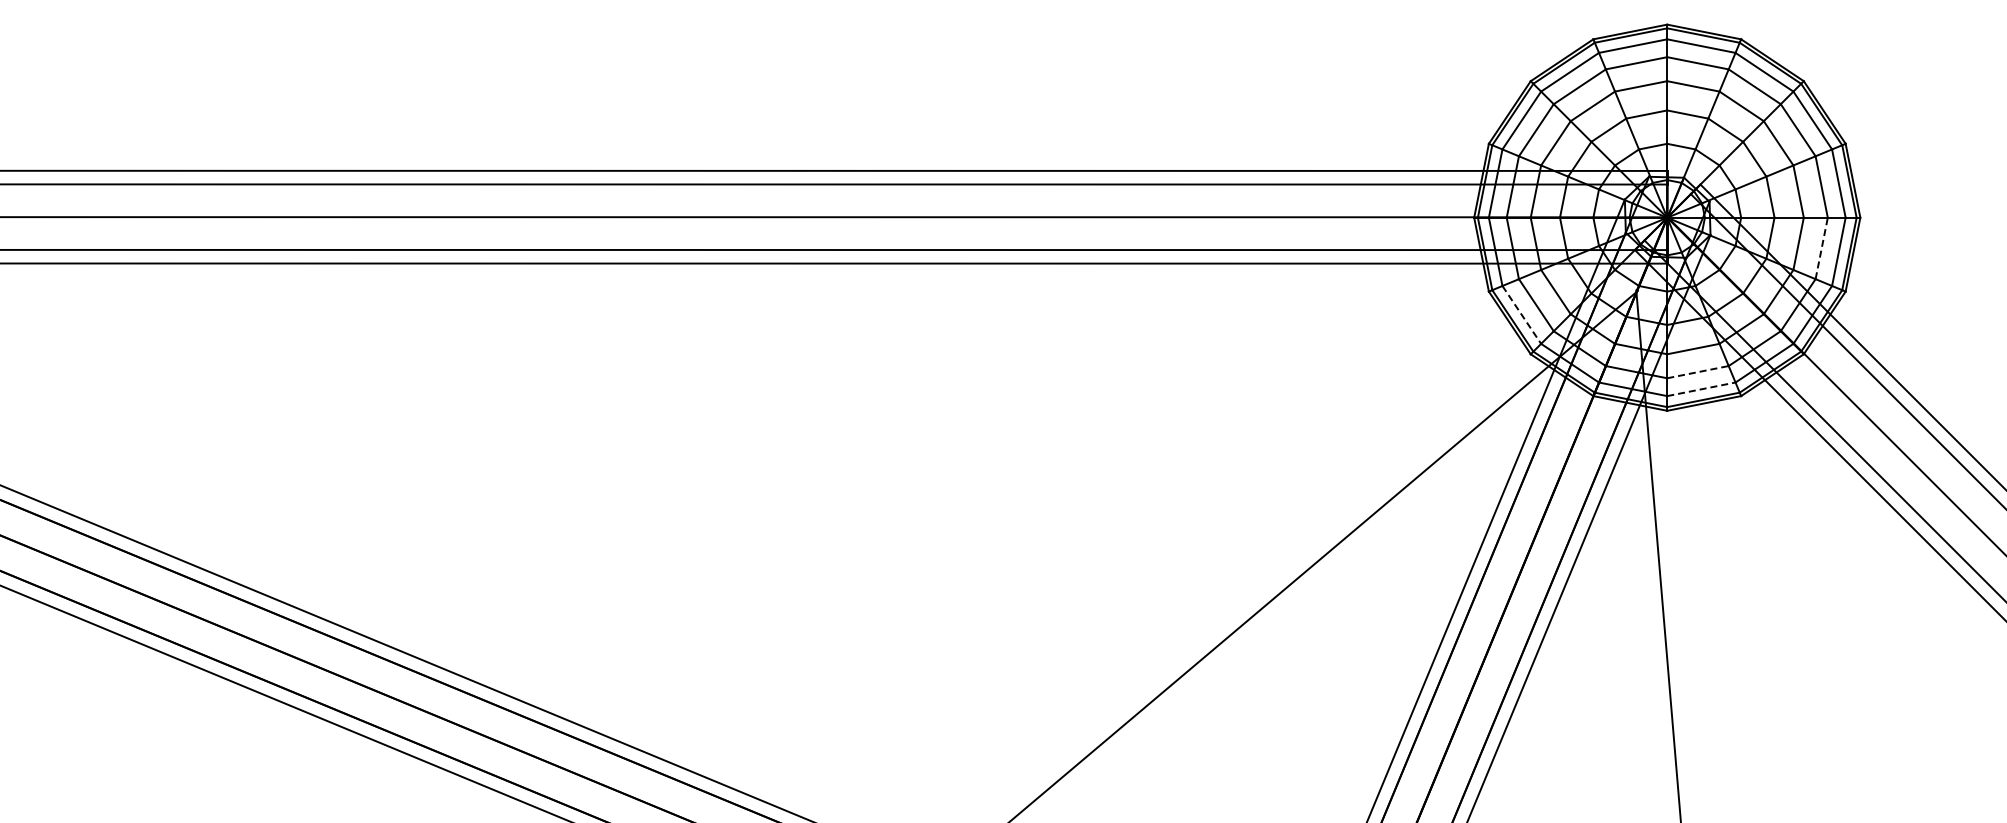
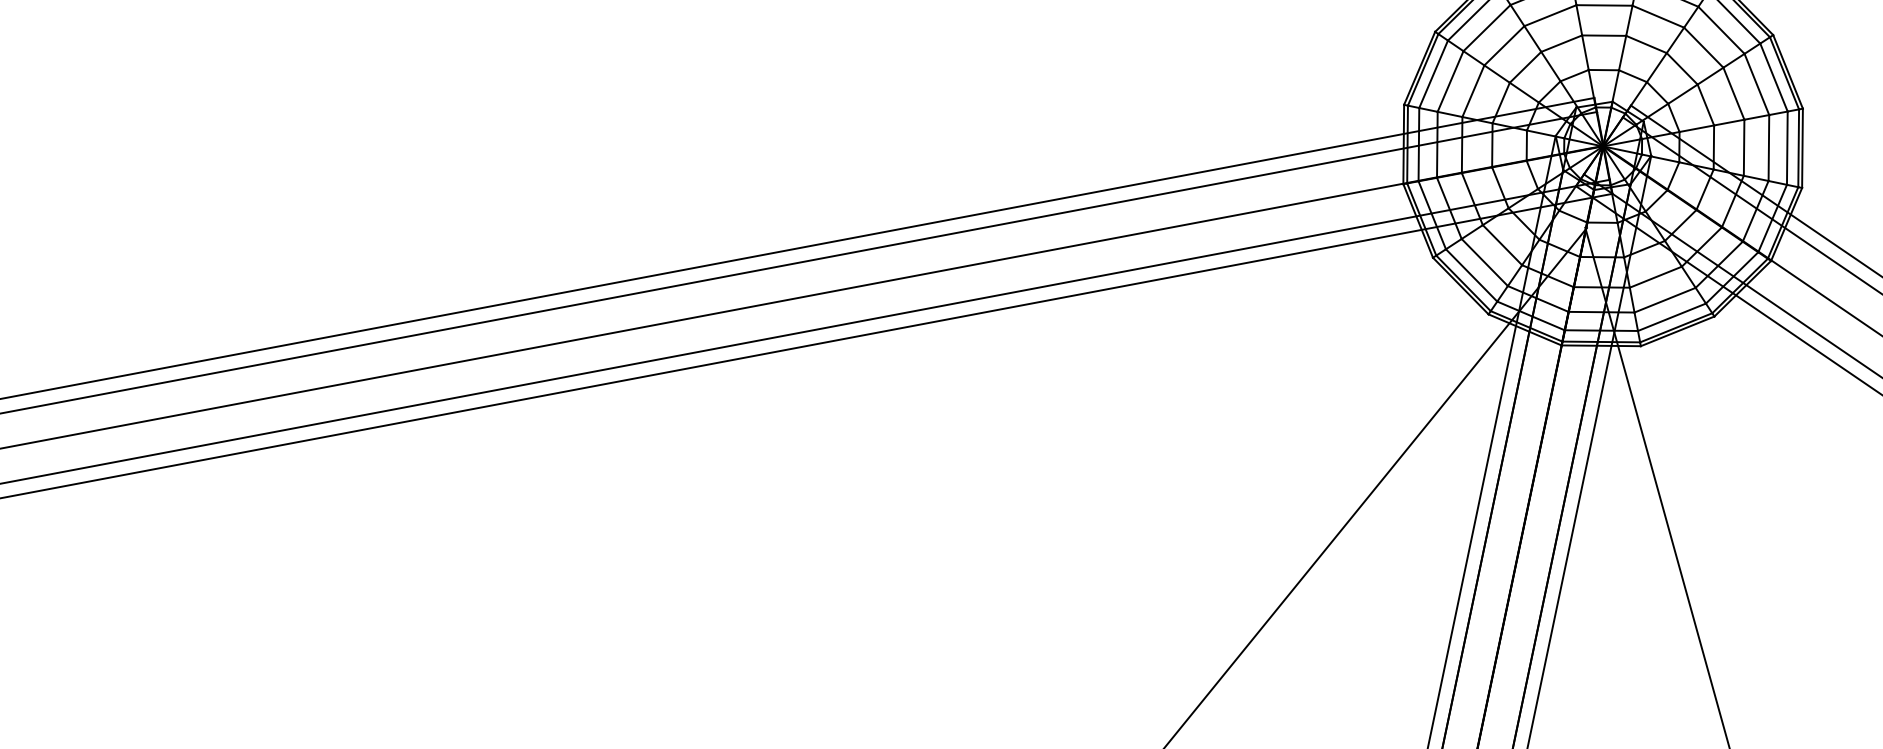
line: (1821, 247) -> (1768, 147), dashed -> solid
line: (1521, 314) -> (1471, 275), dashed -> solid
line: (1698, 372) -> (1665, 300), dashed -> solid
line: (1701, 389) -> (1672, 317), dashed -> solid

